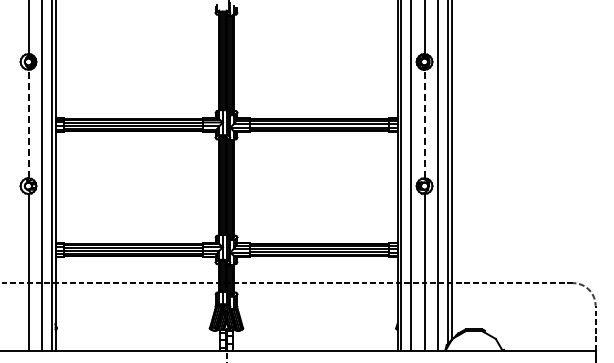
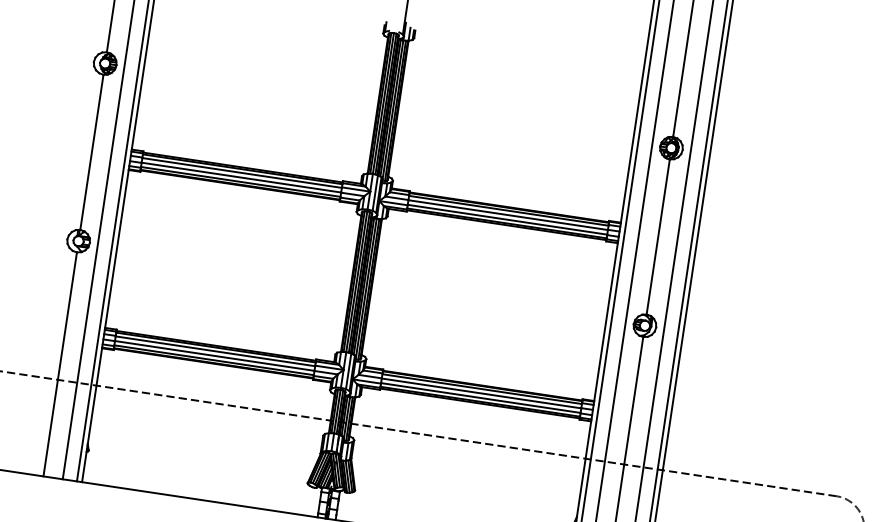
line: (28, 123) -> (92, 151), dashed -> solid
line: (424, 123) -> (658, 236), dashed -> solid

